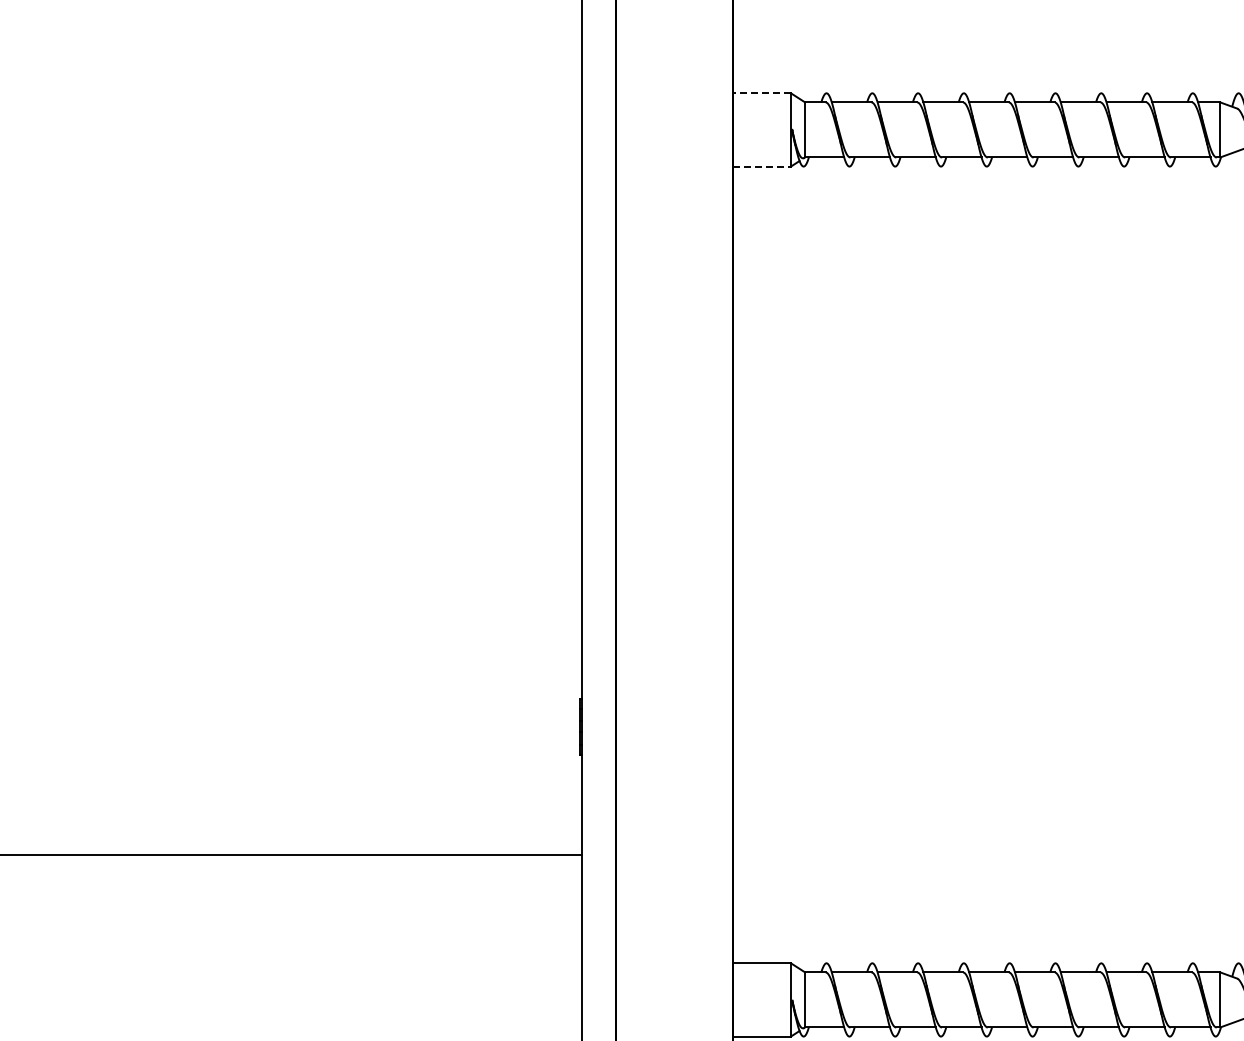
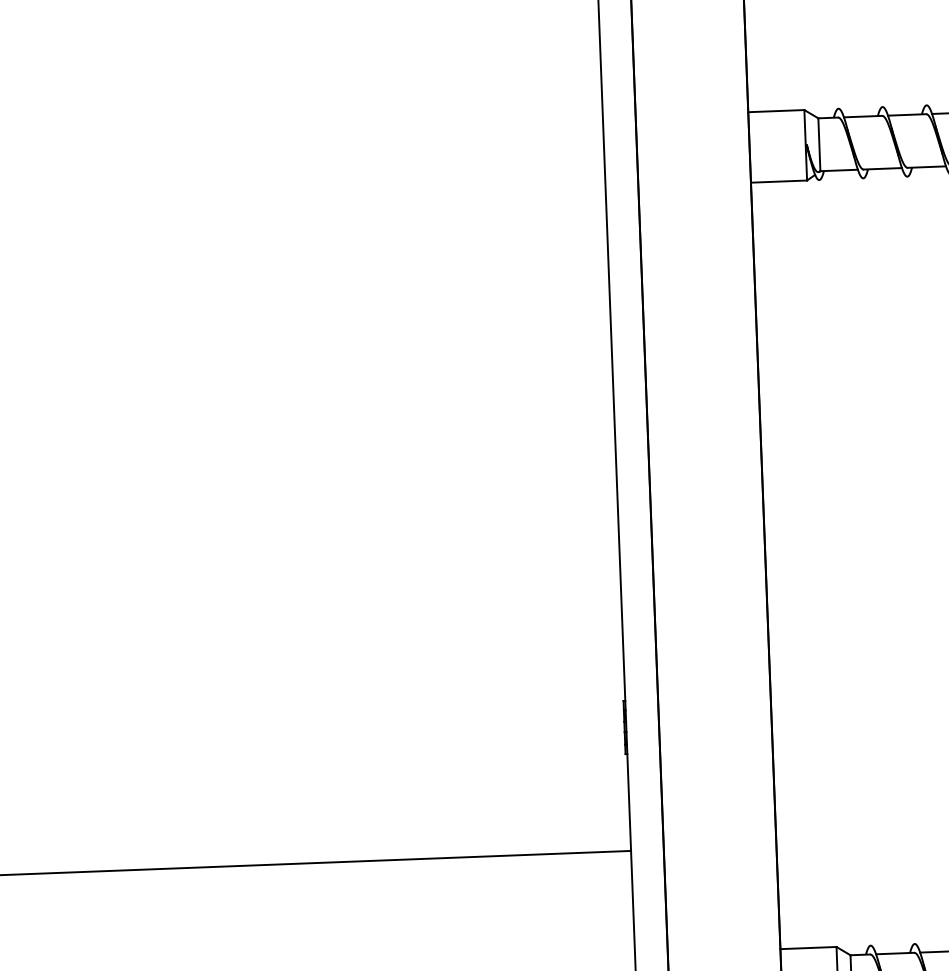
line: (761, 93) -> (775, 111), dashed -> solid
line: (762, 166) -> (779, 181), dashed -> solid

